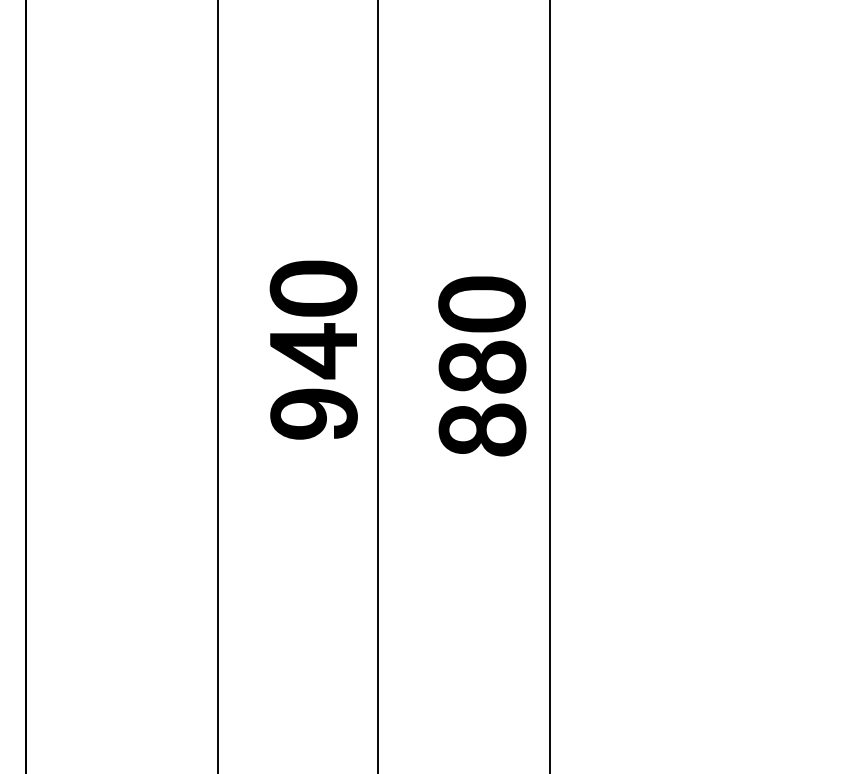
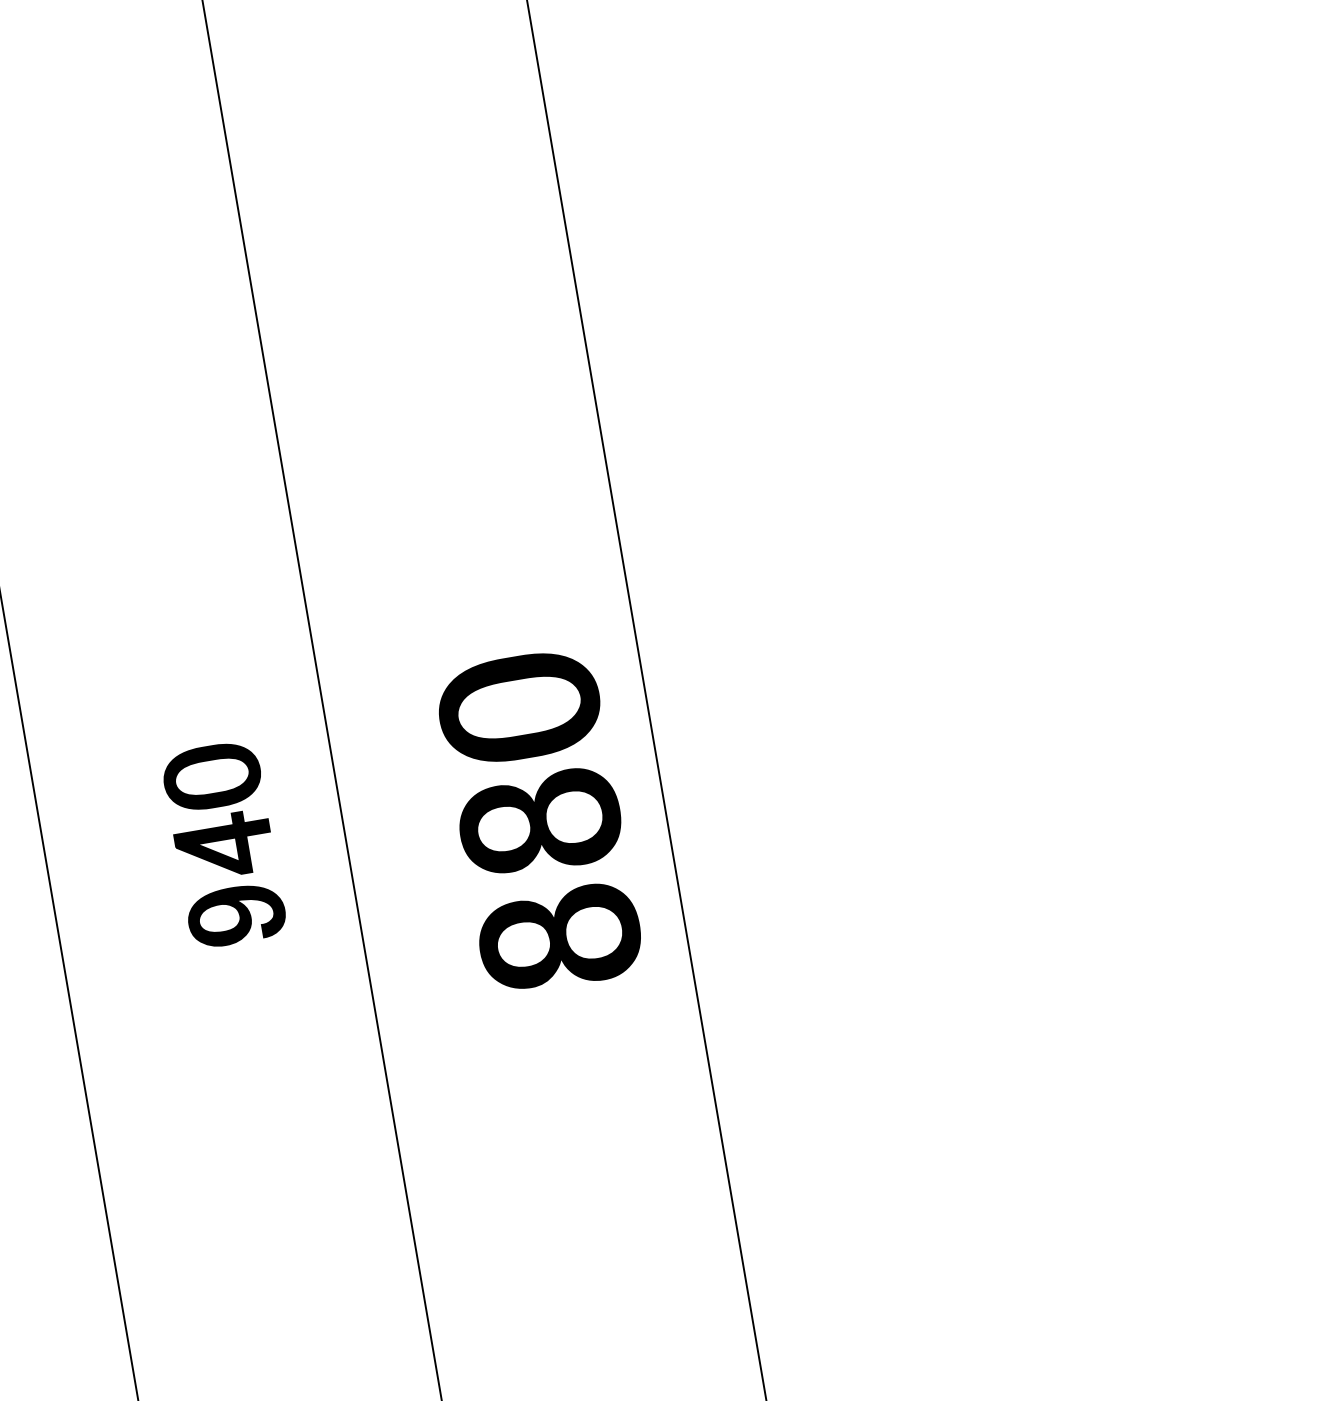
part: (313, 349) -> (223, 843), size x0.6

